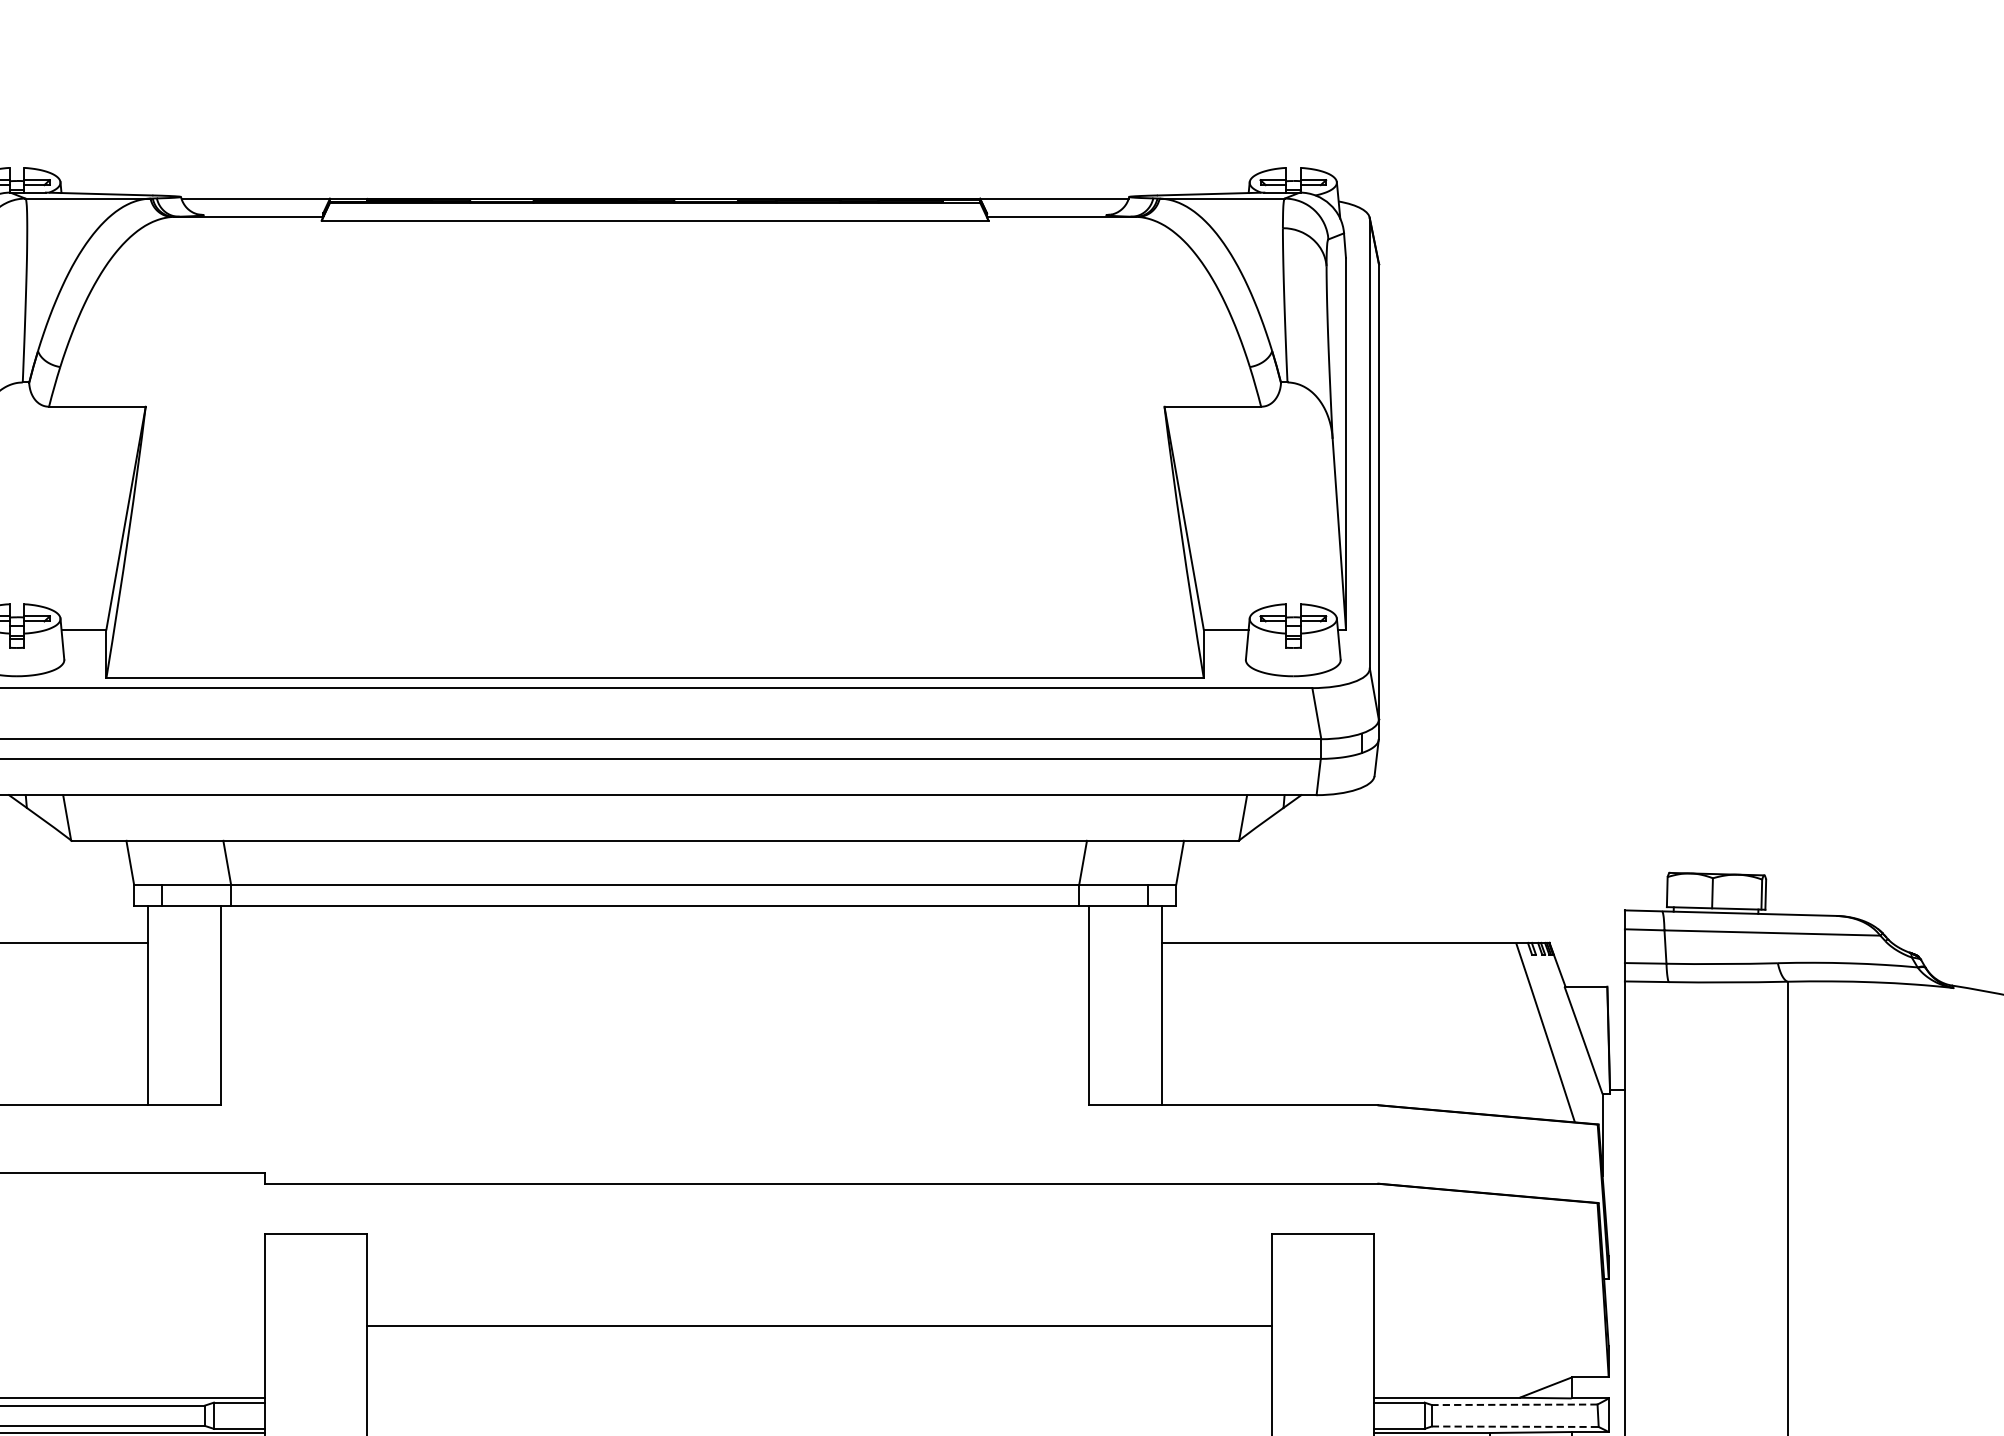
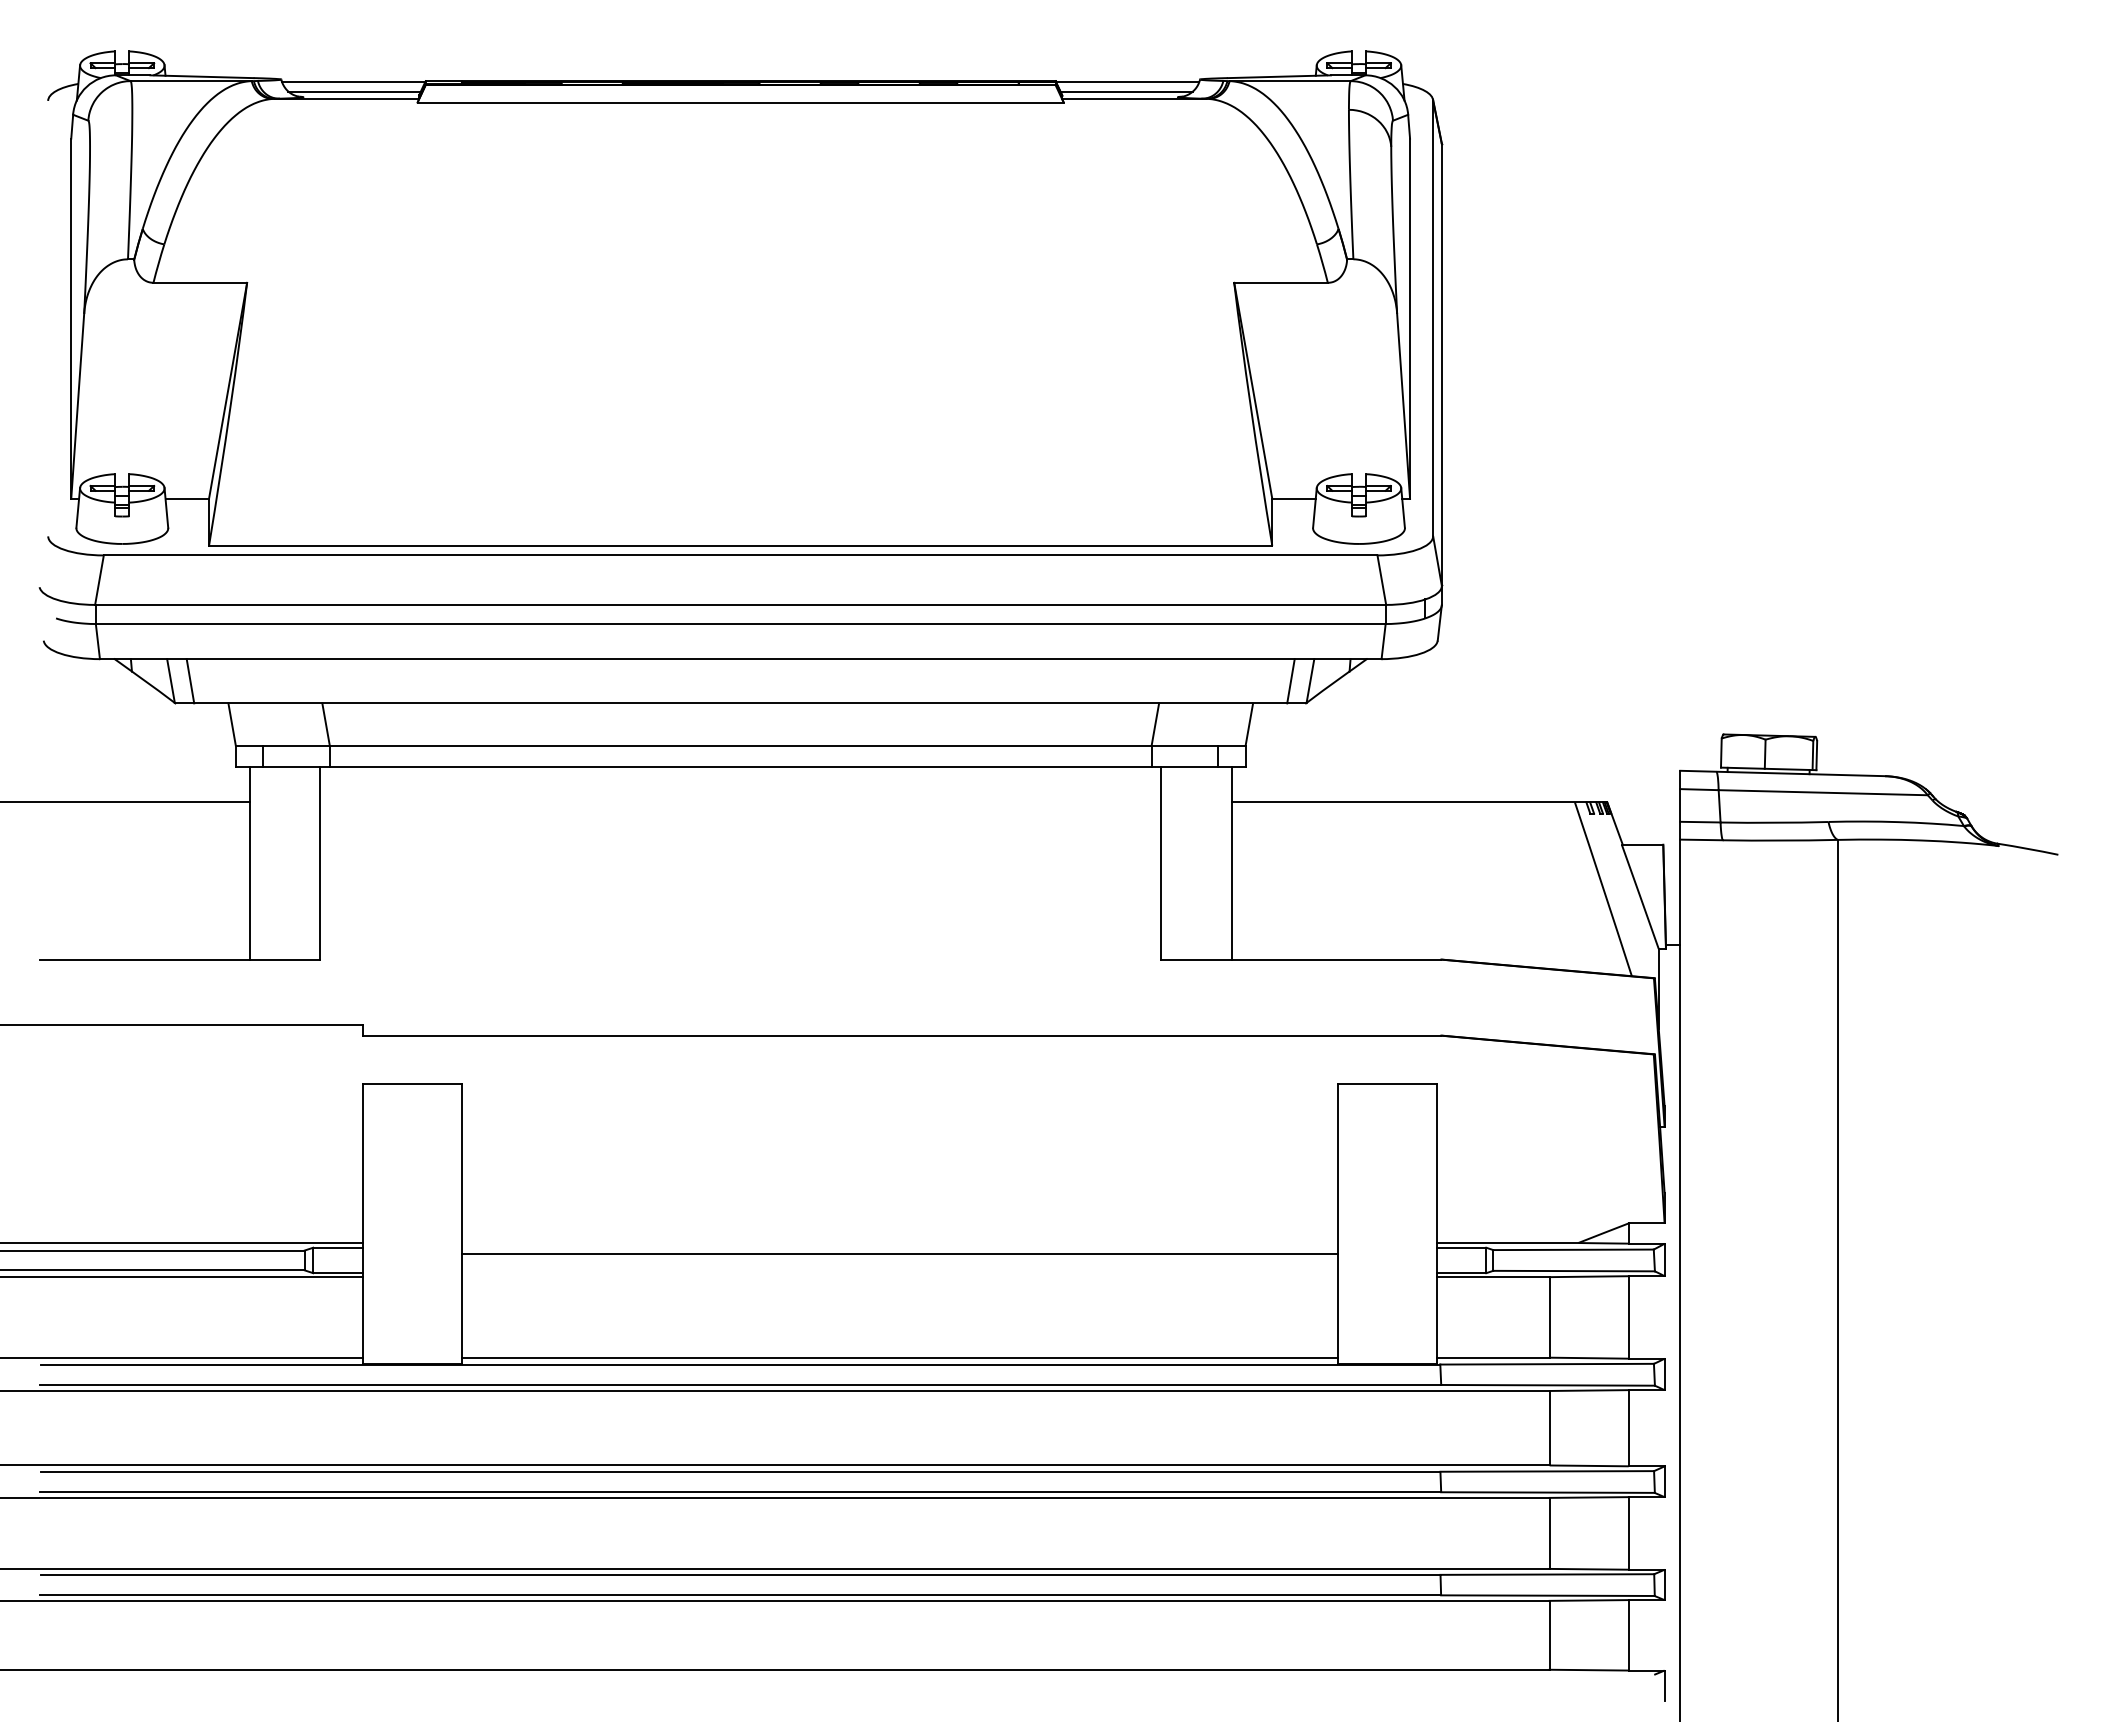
line: (256, 209) -> (354, 91), added
line: (1053, 209) -> (1126, 91), added
line: (87, 818) -> (190, 681), added
line: (1222, 818) -> (1290, 681), added
line: (819, 1326) -> (899, 1254), moved
line: (1514, 1404) -> (1573, 1249), dashed -> solid
line: (1515, 1427) -> (1574, 1271), dashed -> solid

